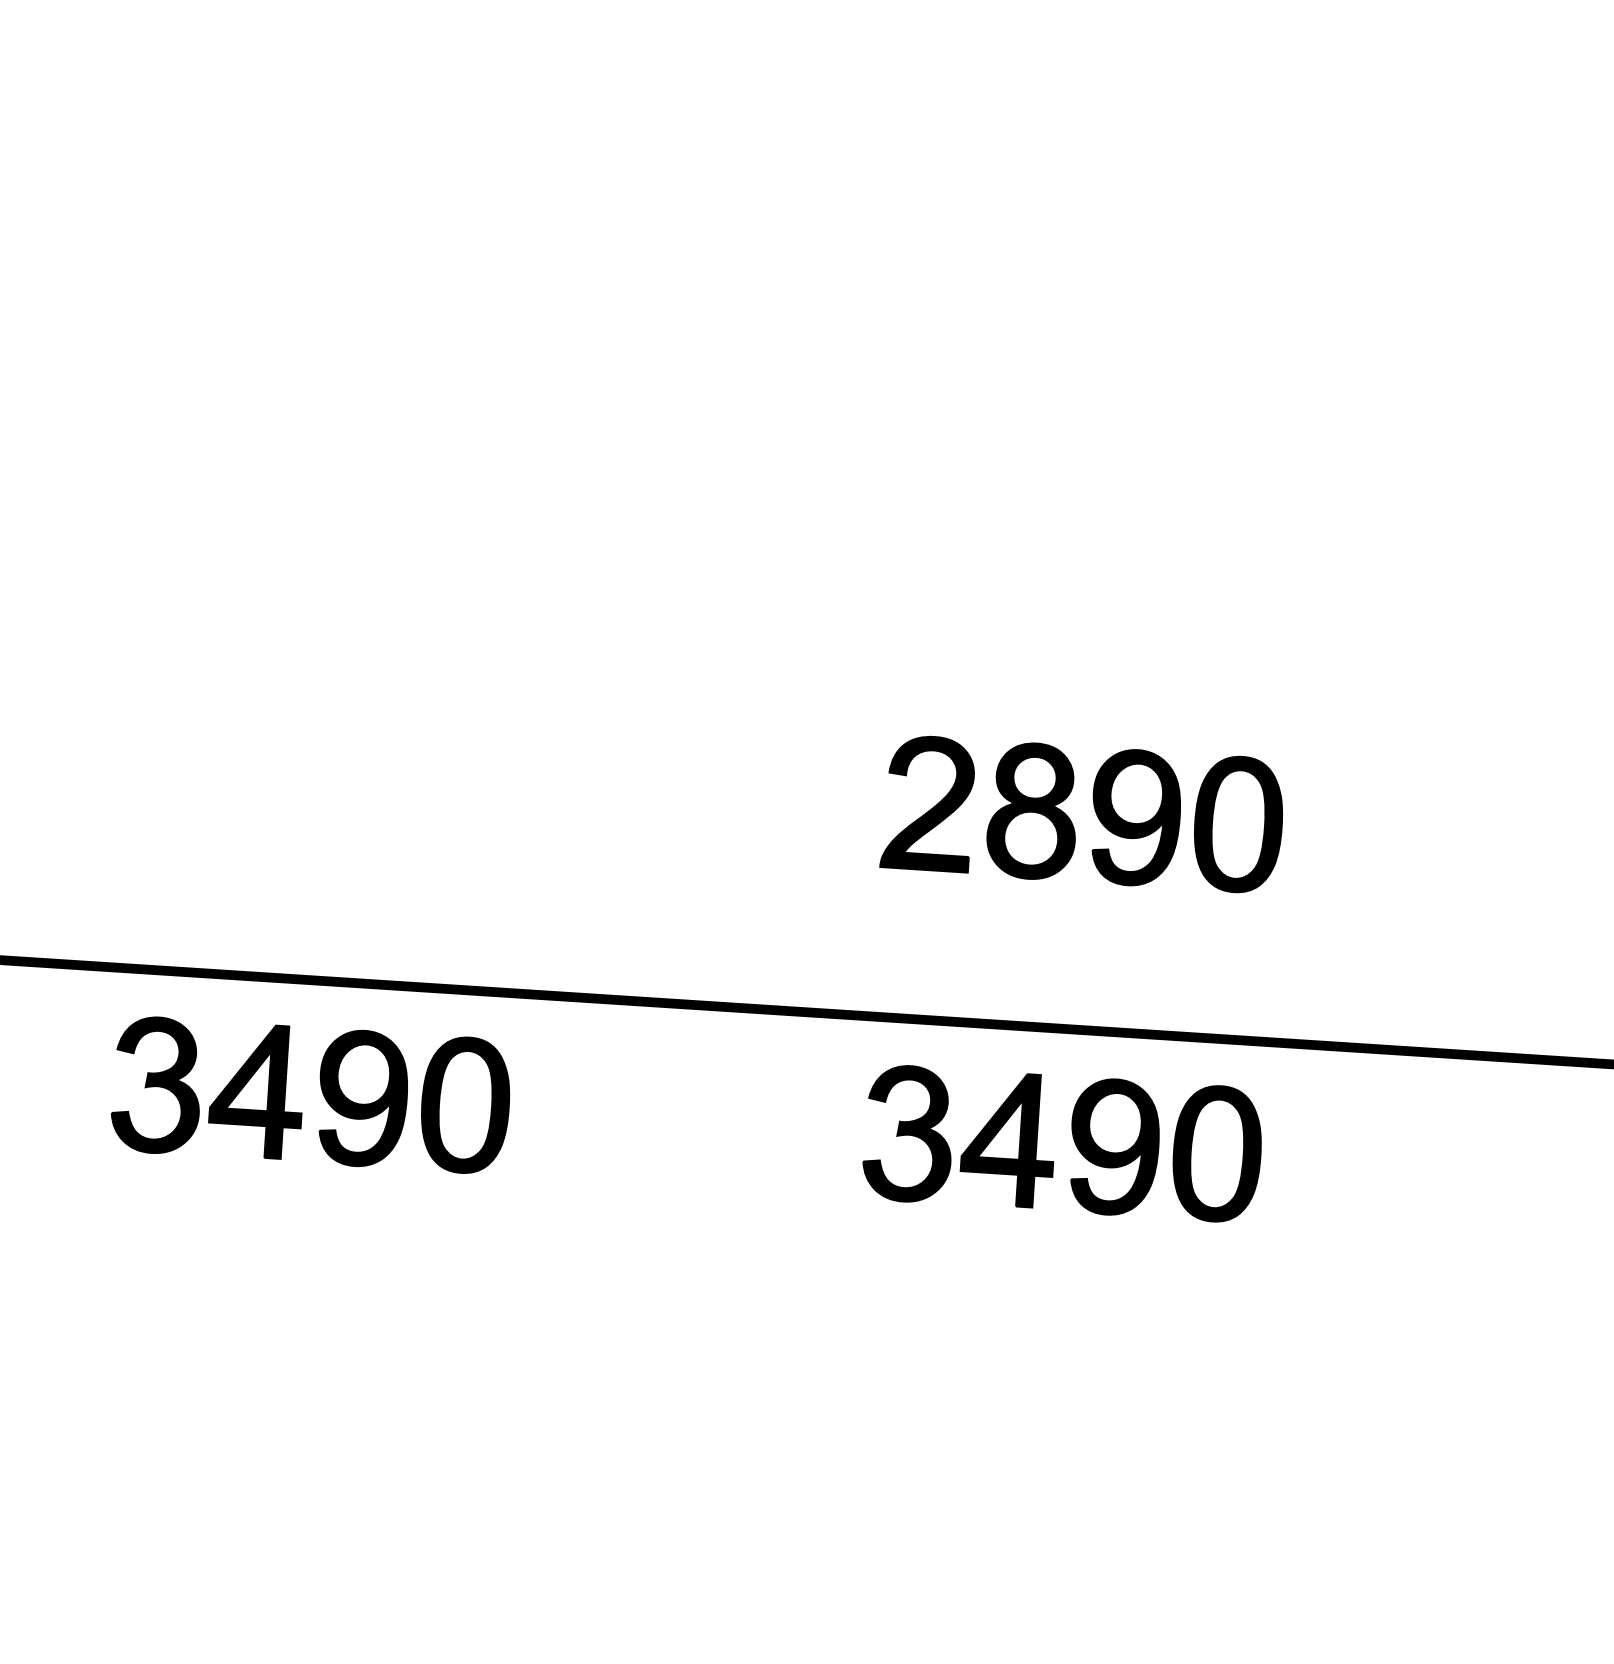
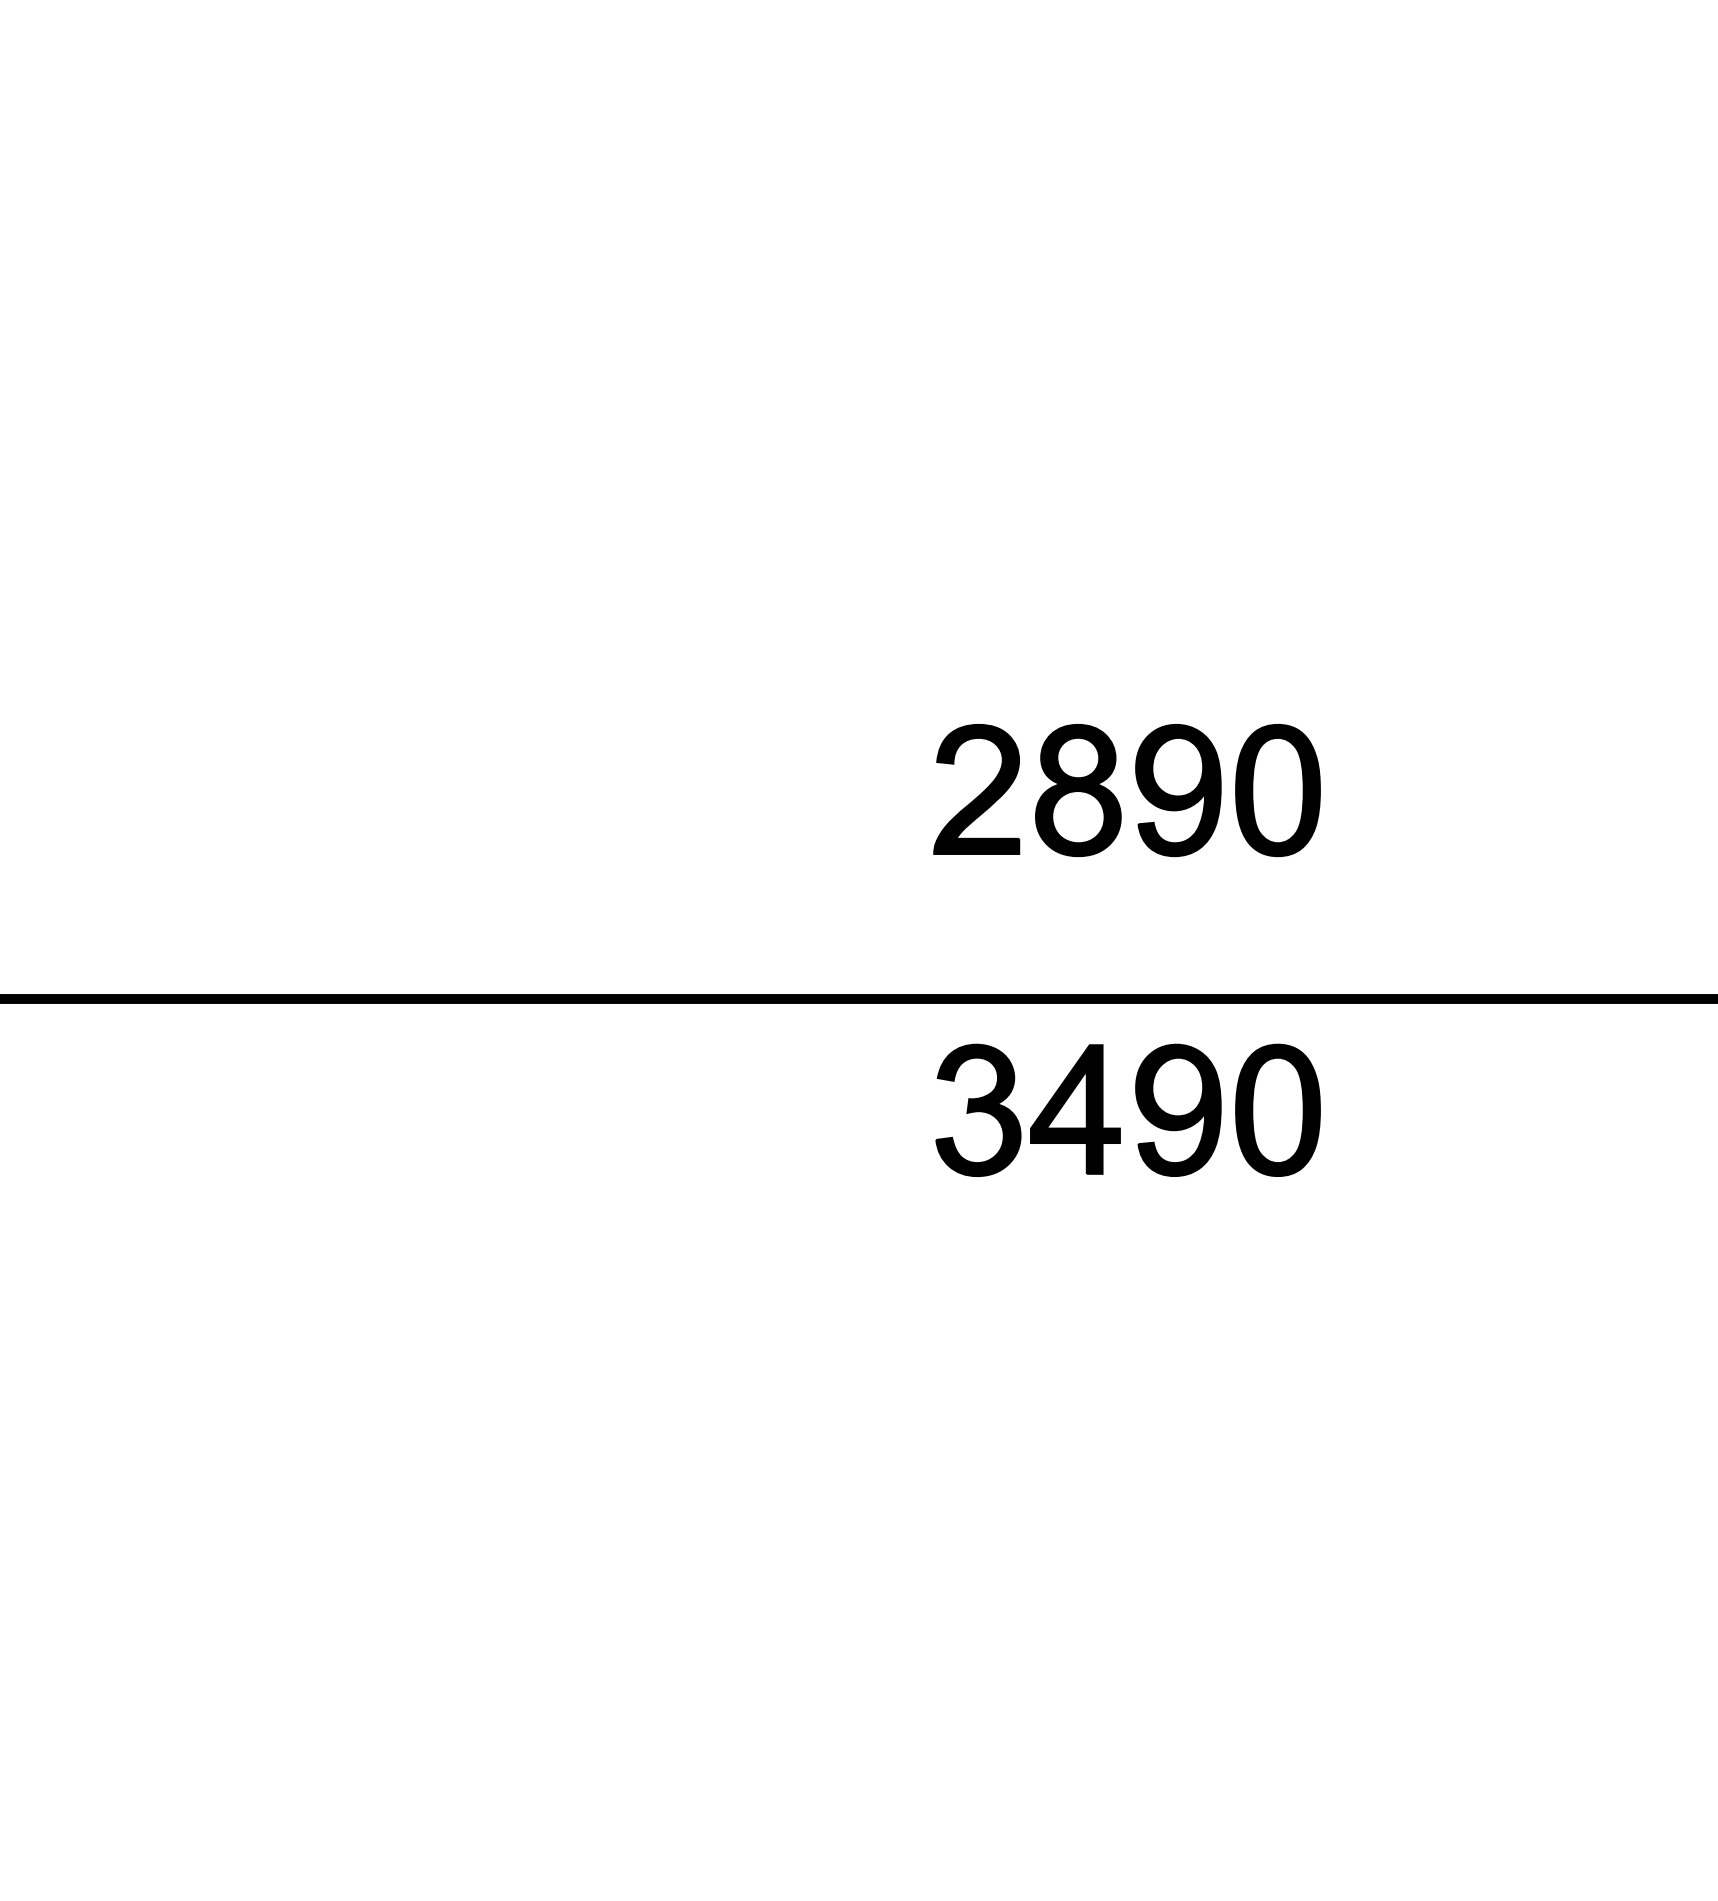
part: (321, 1089) -> (407, 1104), removed

